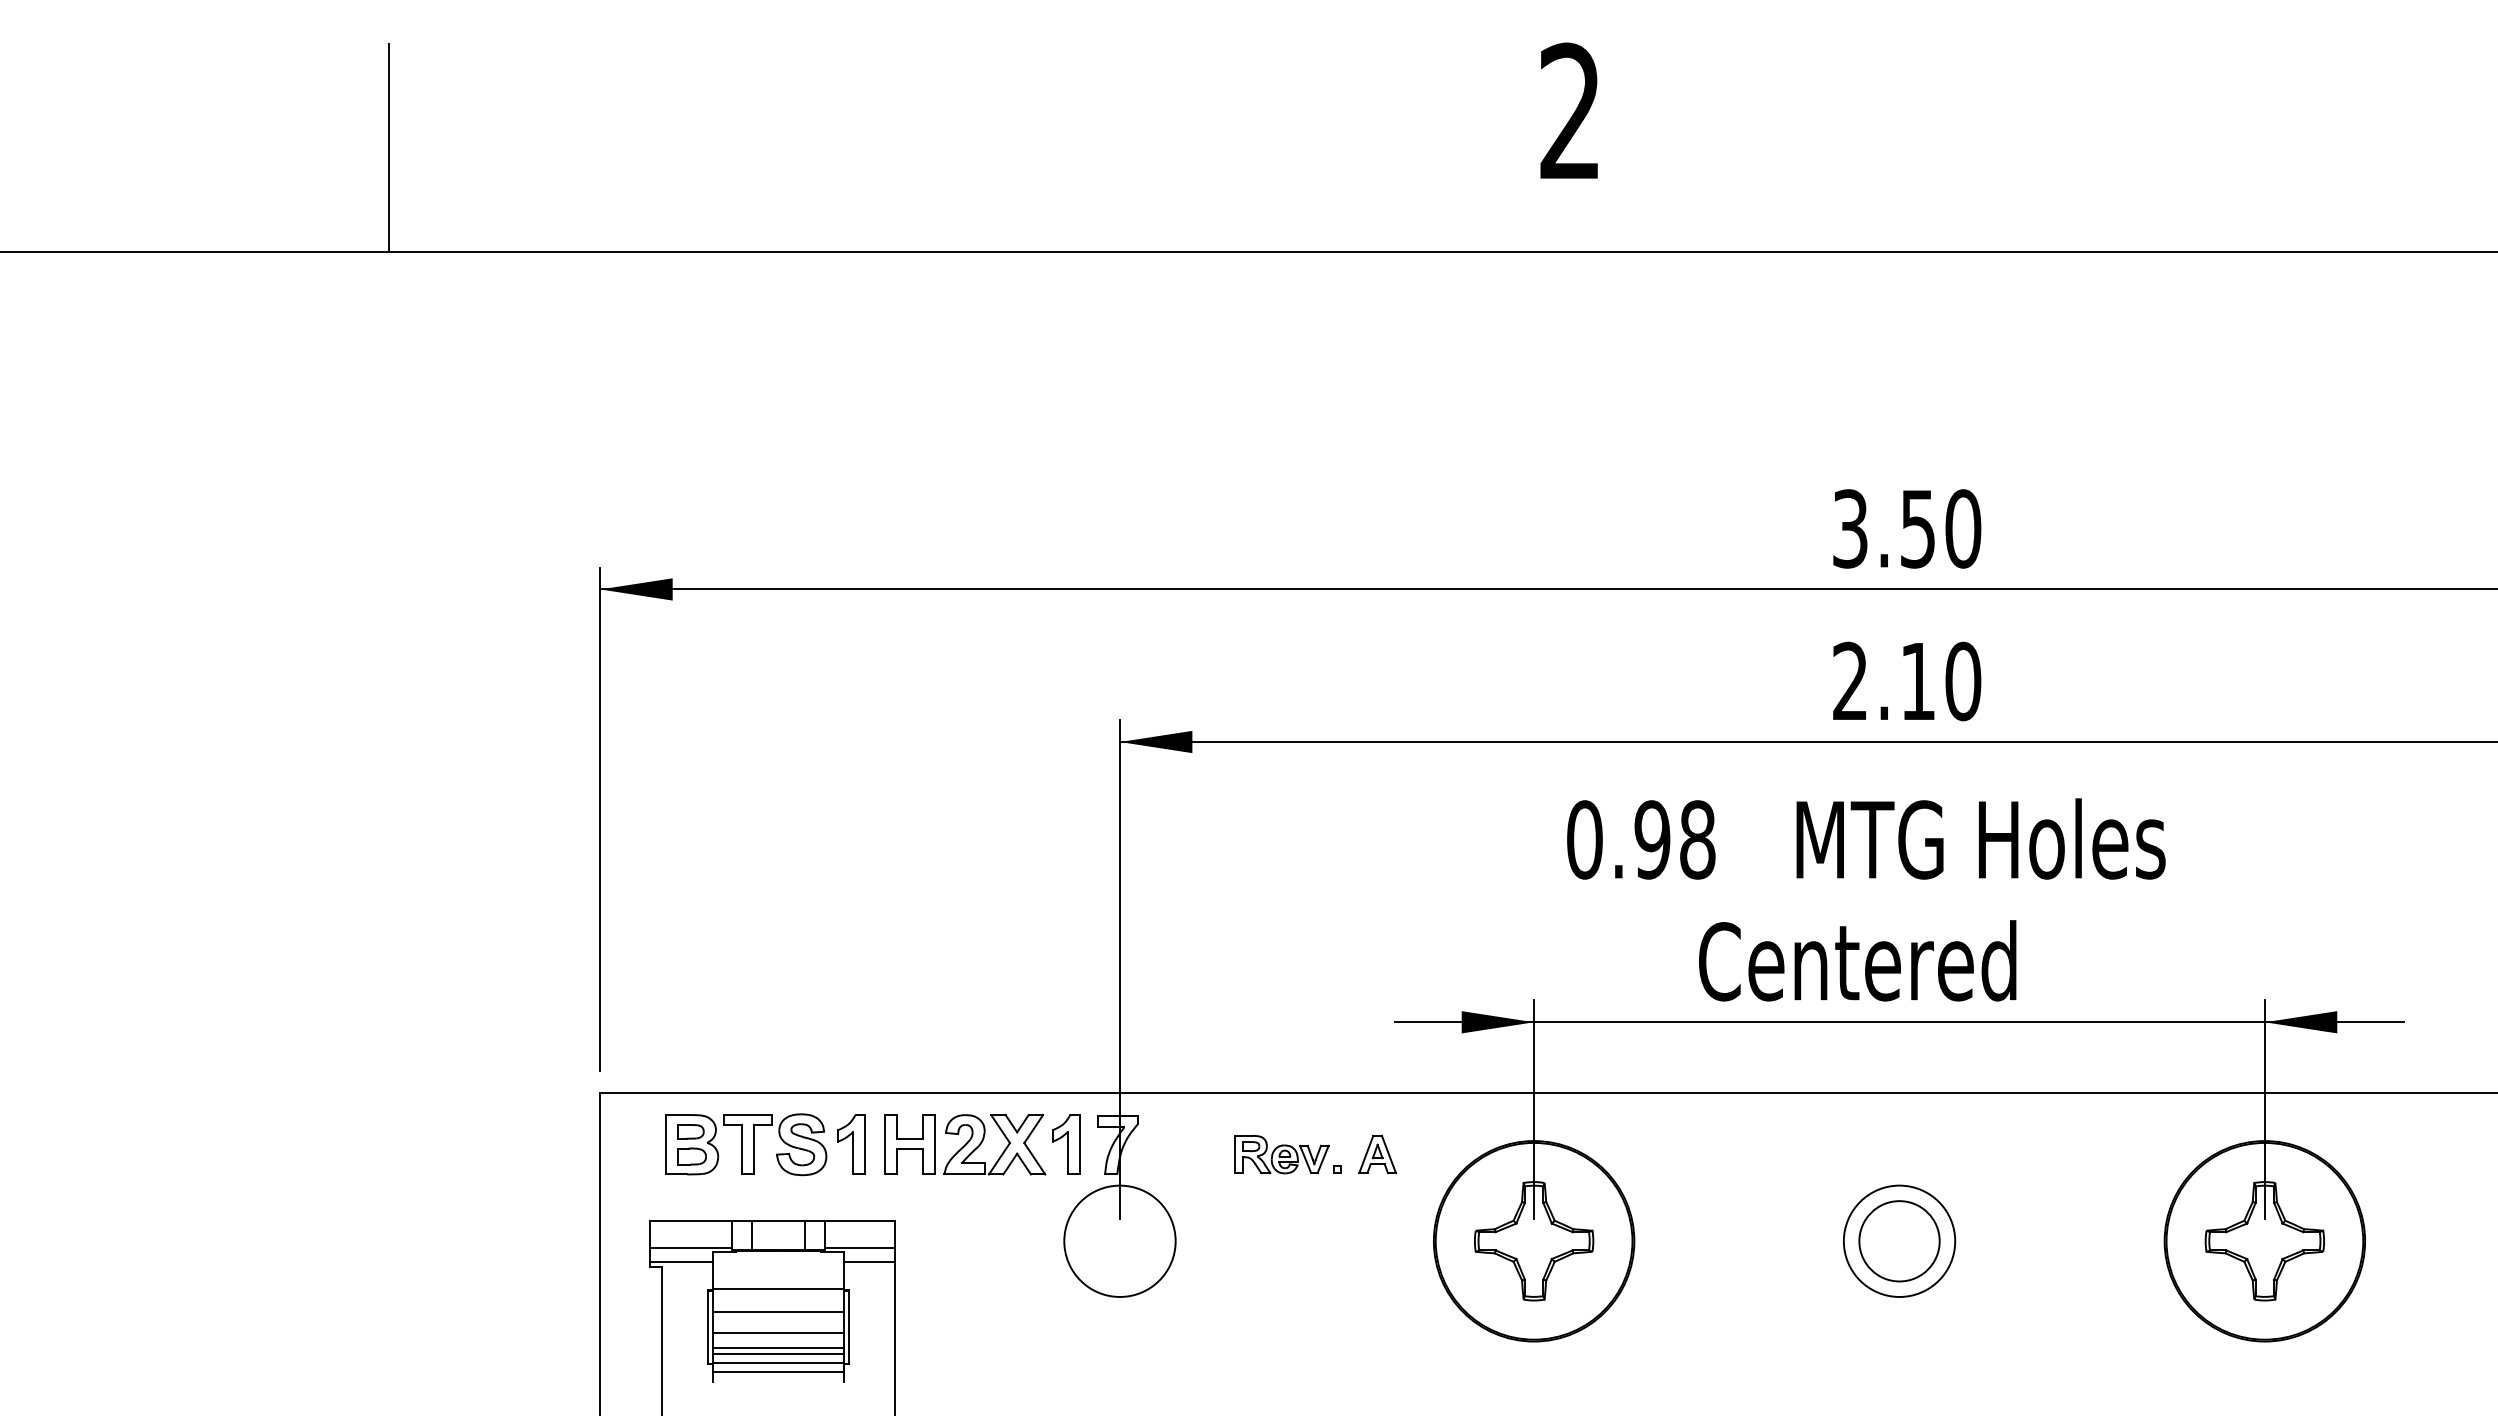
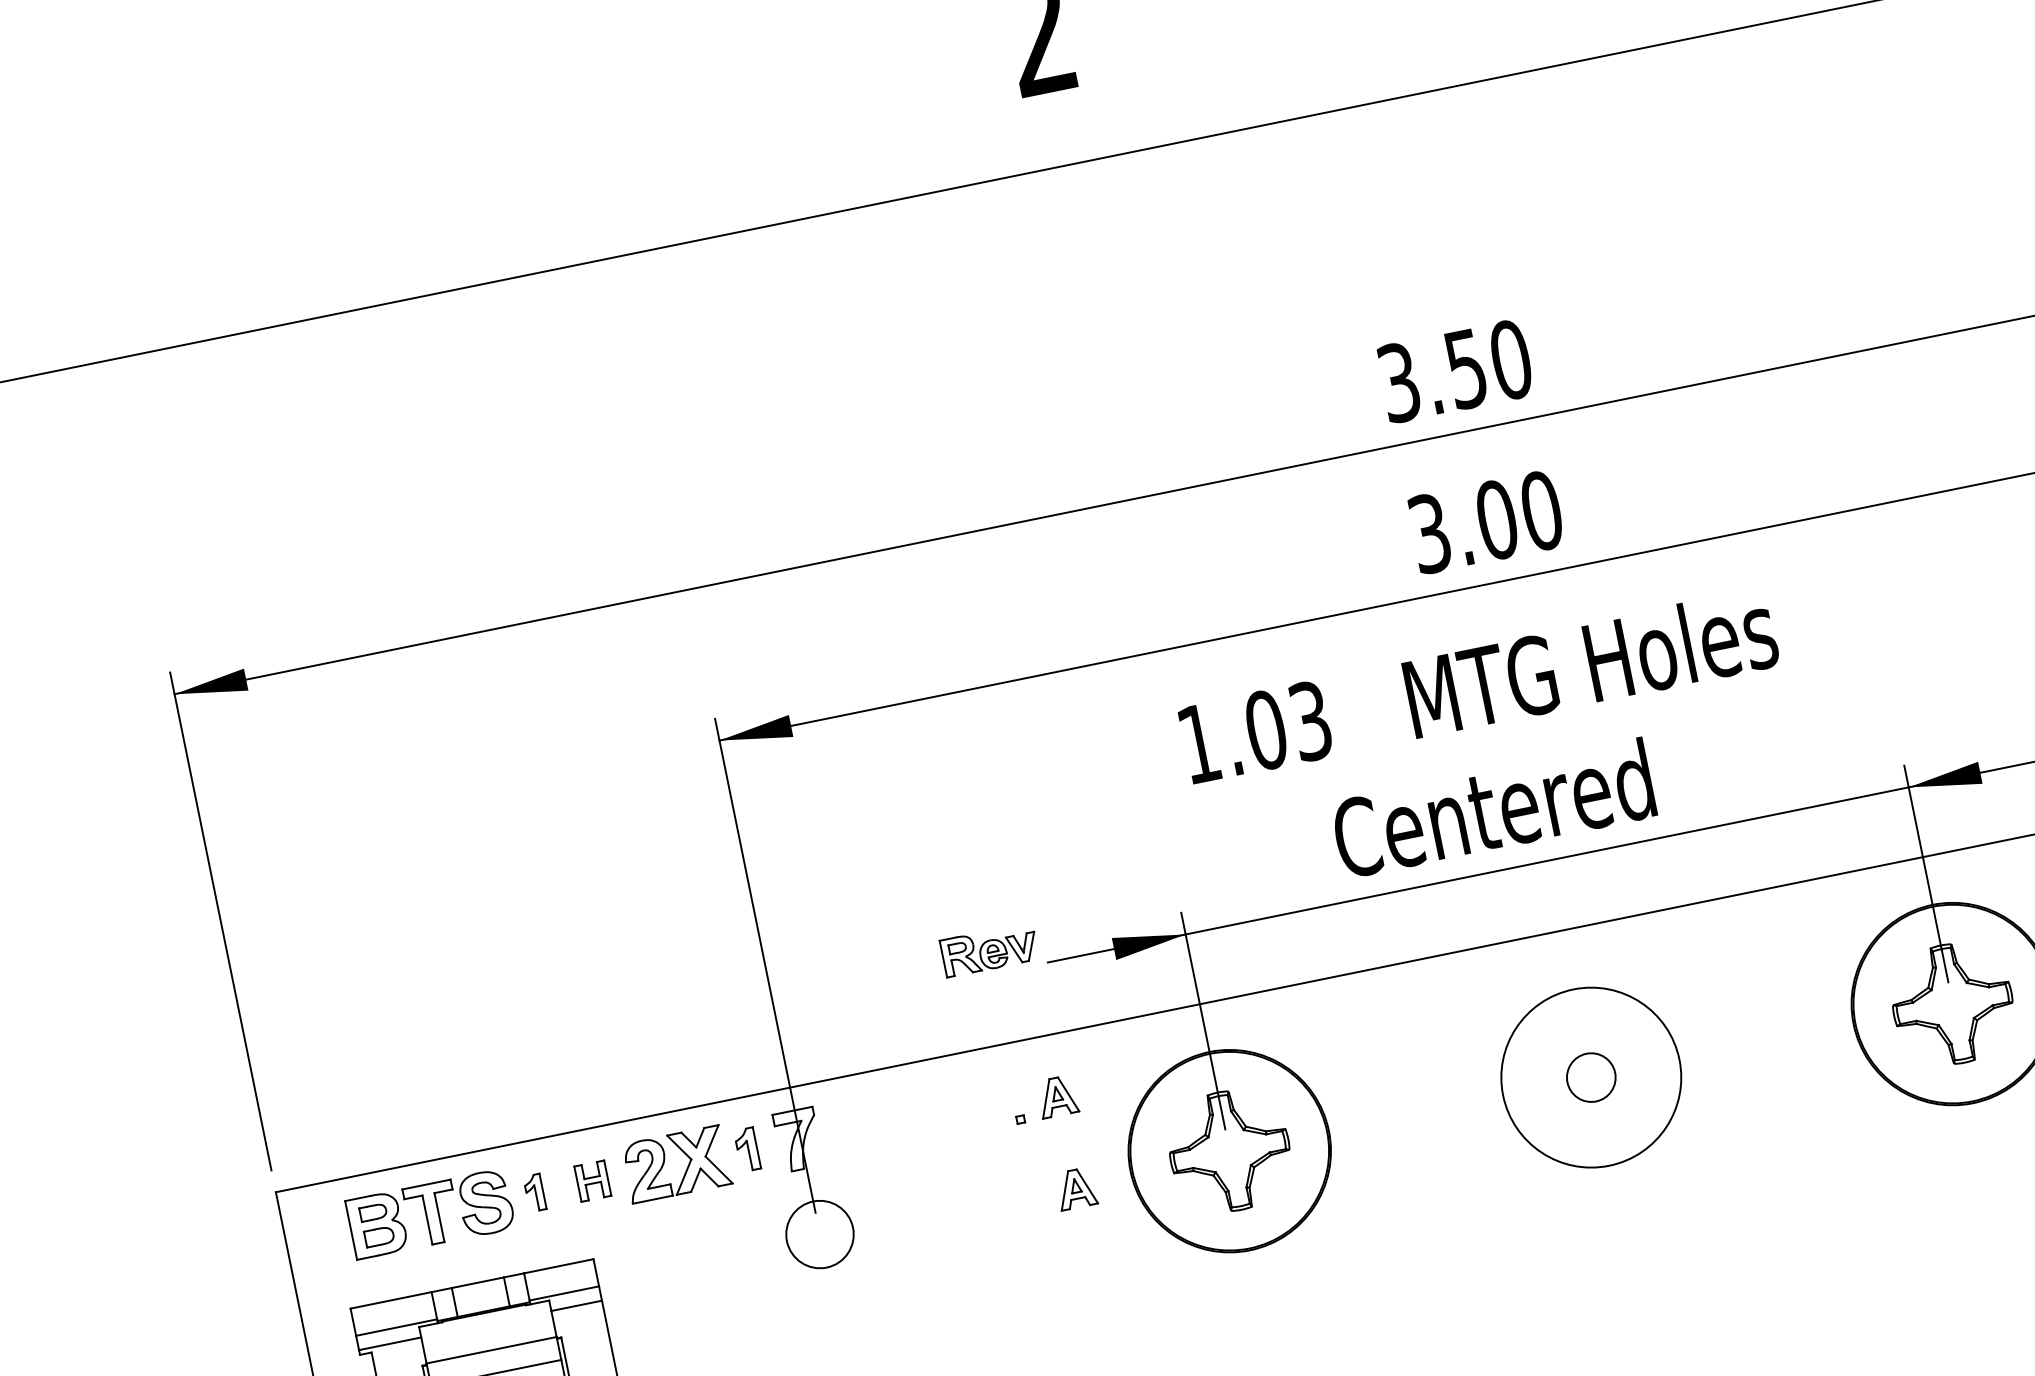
text: (1884, 681) -> (1463, 526), 2.10 -> 3.00
text: (1641, 839) -> (1255, 732), 0.98 -> 1.03
part: (851, 1144) -> (534, 1192), size x0.6
part: (909, 1144) -> (592, 1181), size x0.6
part: (1066, 1144) -> (747, 1149), size x0.7
part: (1281, 1154) -> (989, 949), moved
circle: (1119, 1240) -> (819, 1233), size x0.6
circle: (1899, 1240) -> (1591, 1076), size x1.6
circle: (1899, 1241) -> (1591, 1077), size x0.6
part: (1377, 1246) -> (1075, 1187), added

